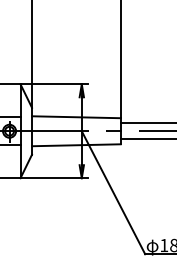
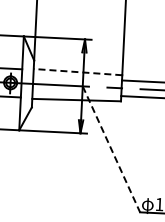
line: (75, 117) -> (77, 72), solid -> dashed
line: (113, 193) -> (111, 150), solid -> dashed

